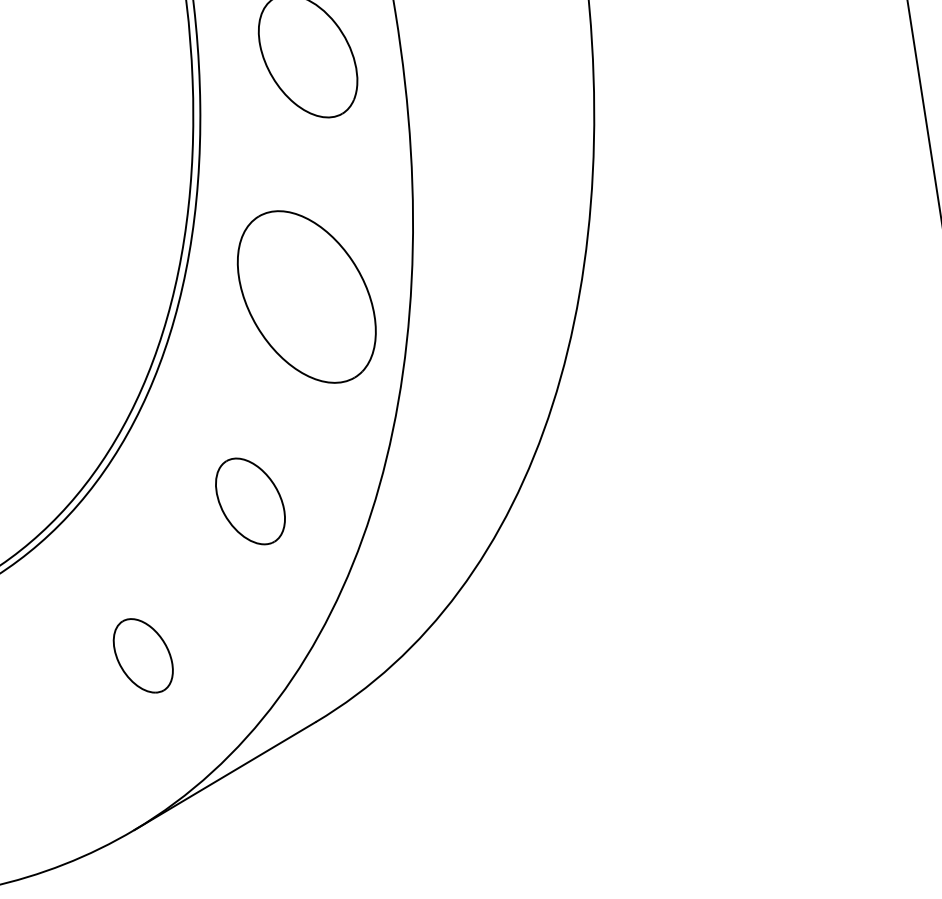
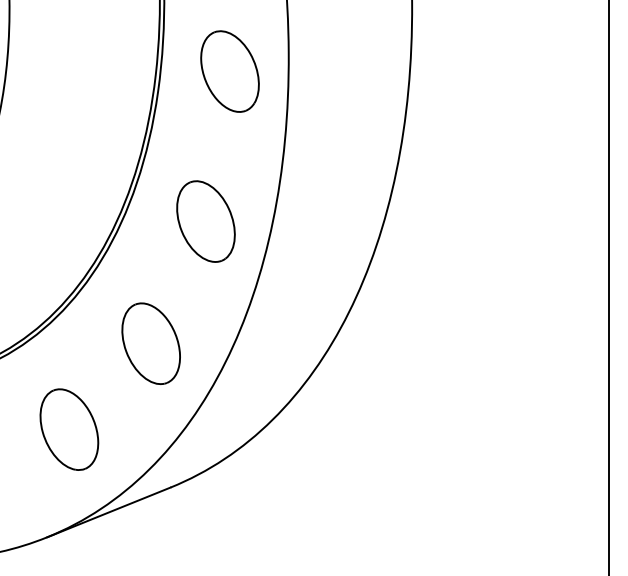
part: (305, 296) -> (205, 221), size x0.71
part: (249, 501) -> (150, 343), size x1.43
part: (143, 655) -> (69, 429), size x1.67

